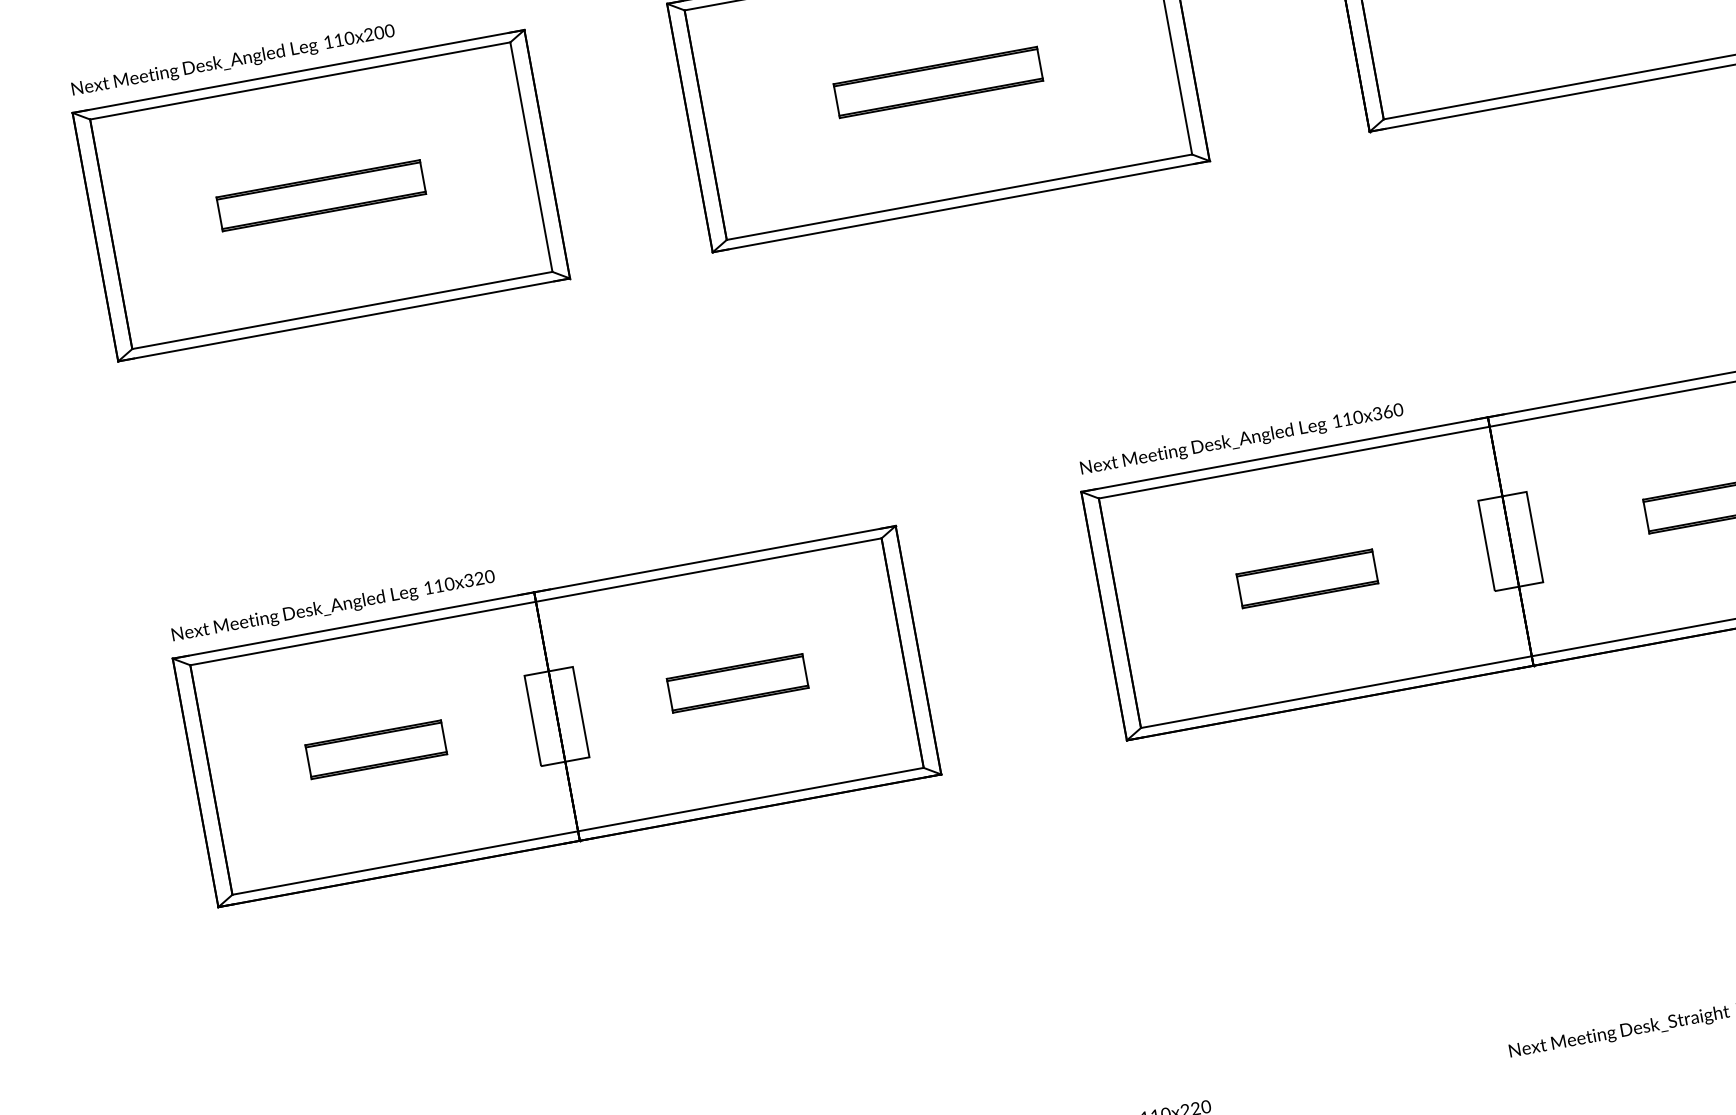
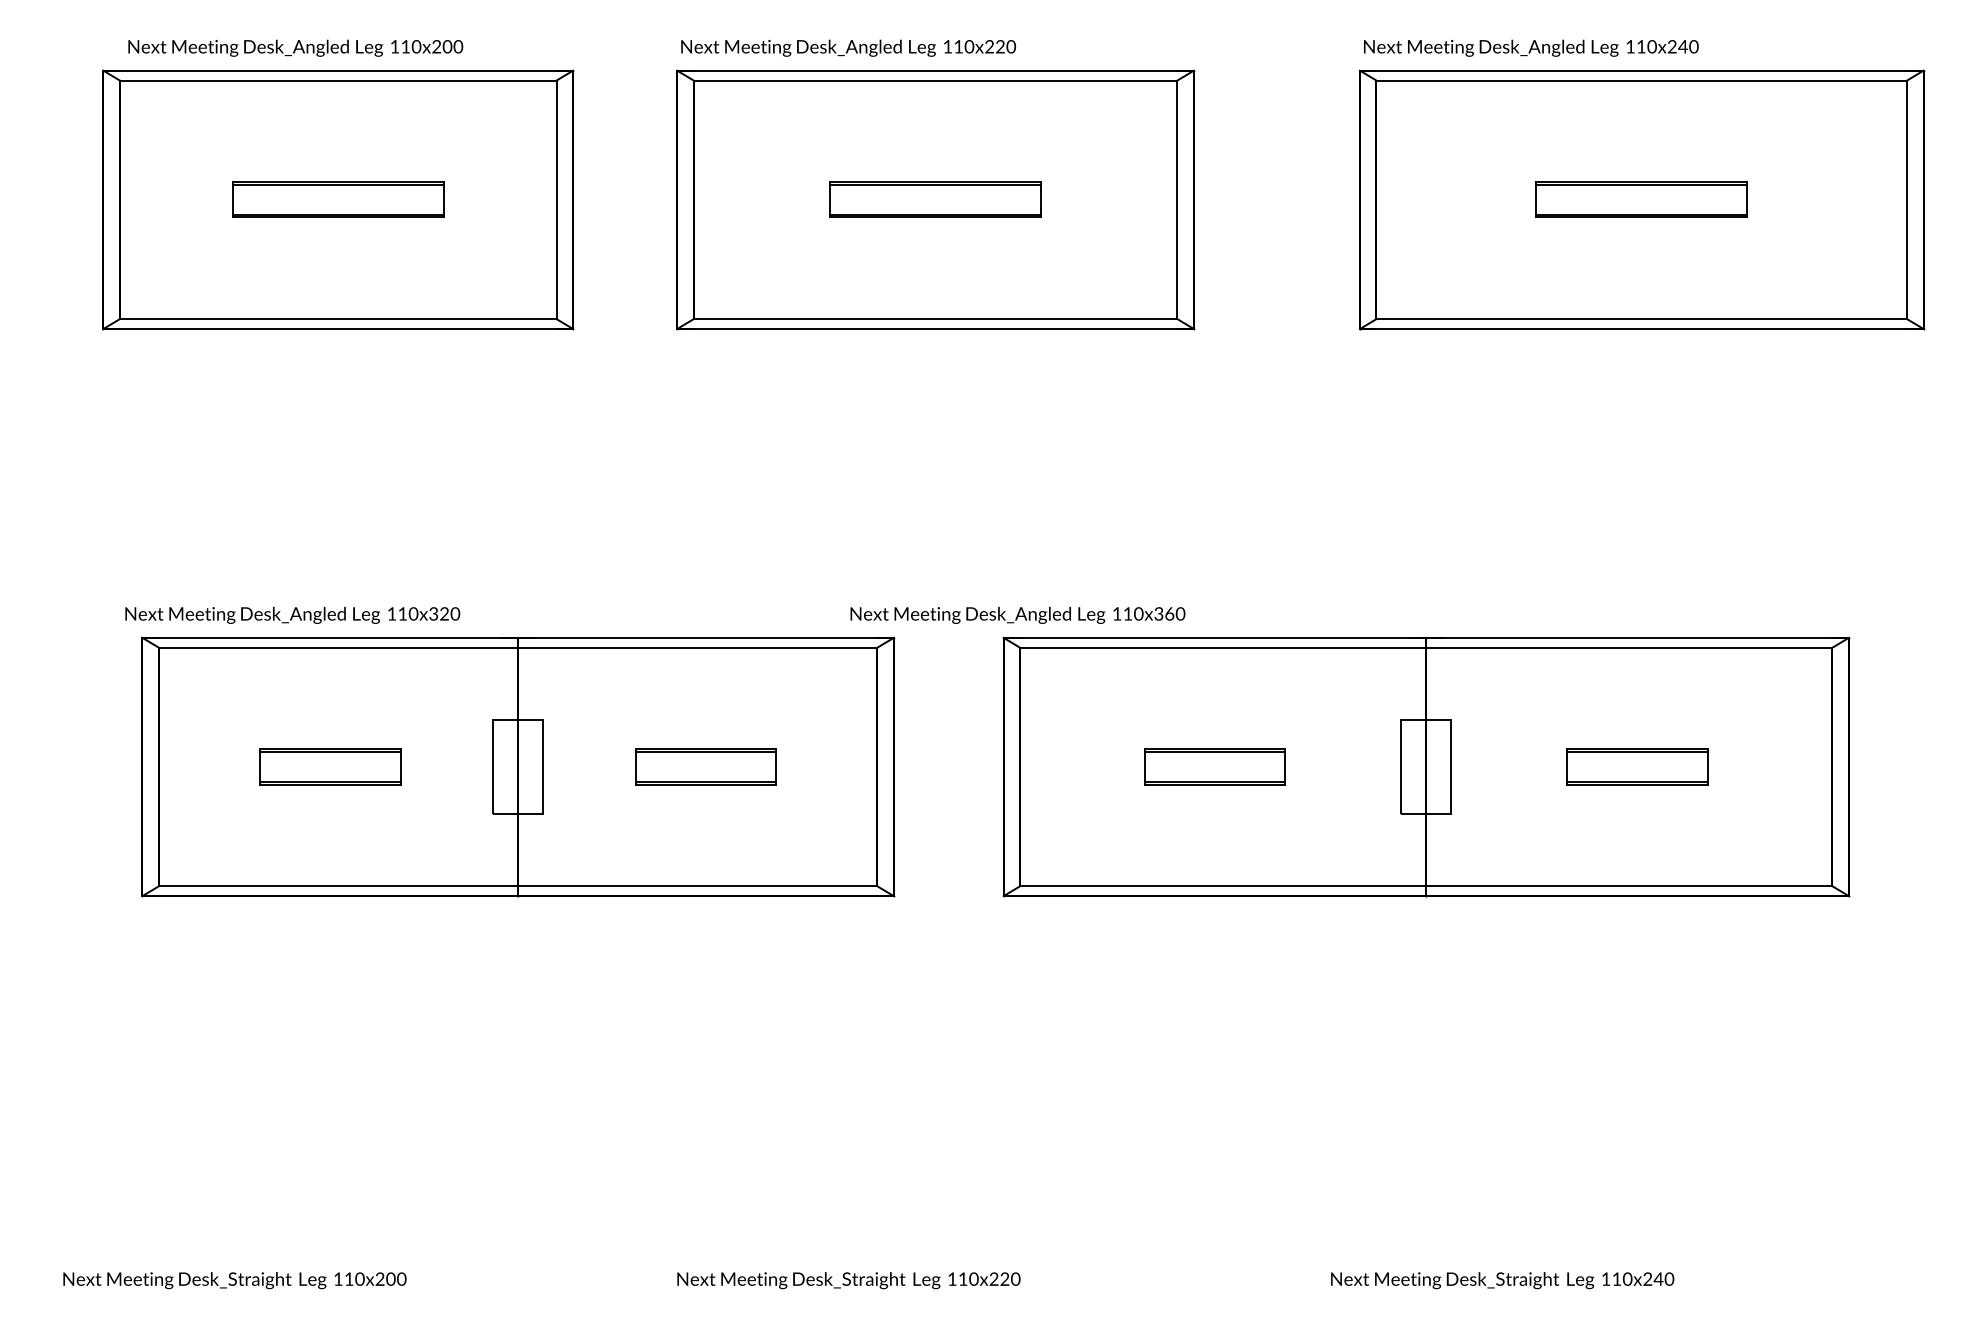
text: (233, 60) -> (295, 47), moved
part: (321, 195) -> (338, 199), moved
text: (1241, 440) -> (1017, 615), moved
text: (333, 606) -> (292, 615), moved
part: (557, 716) -> (518, 766), moved

